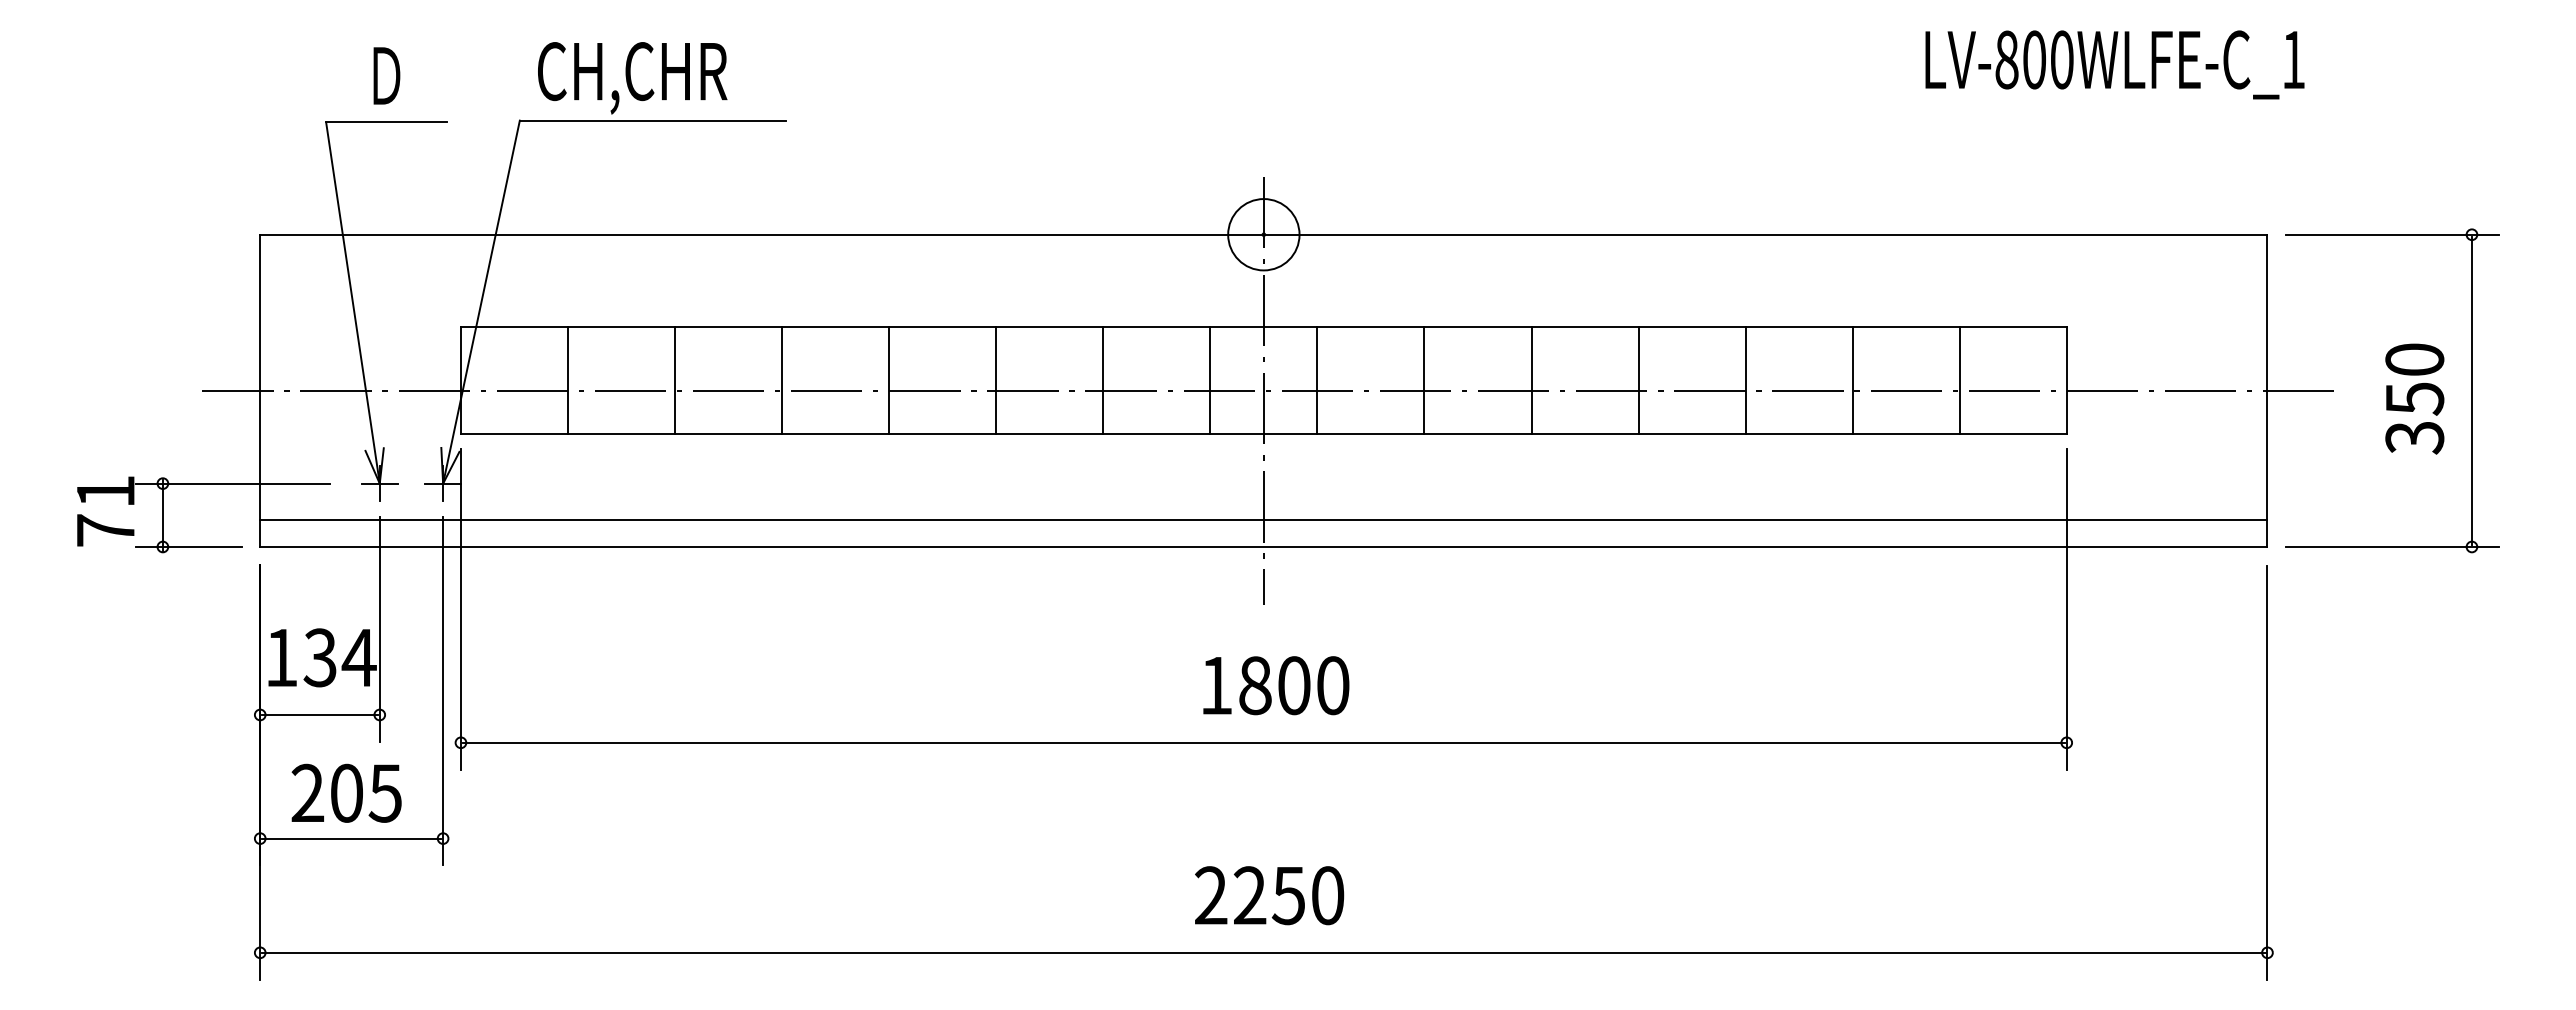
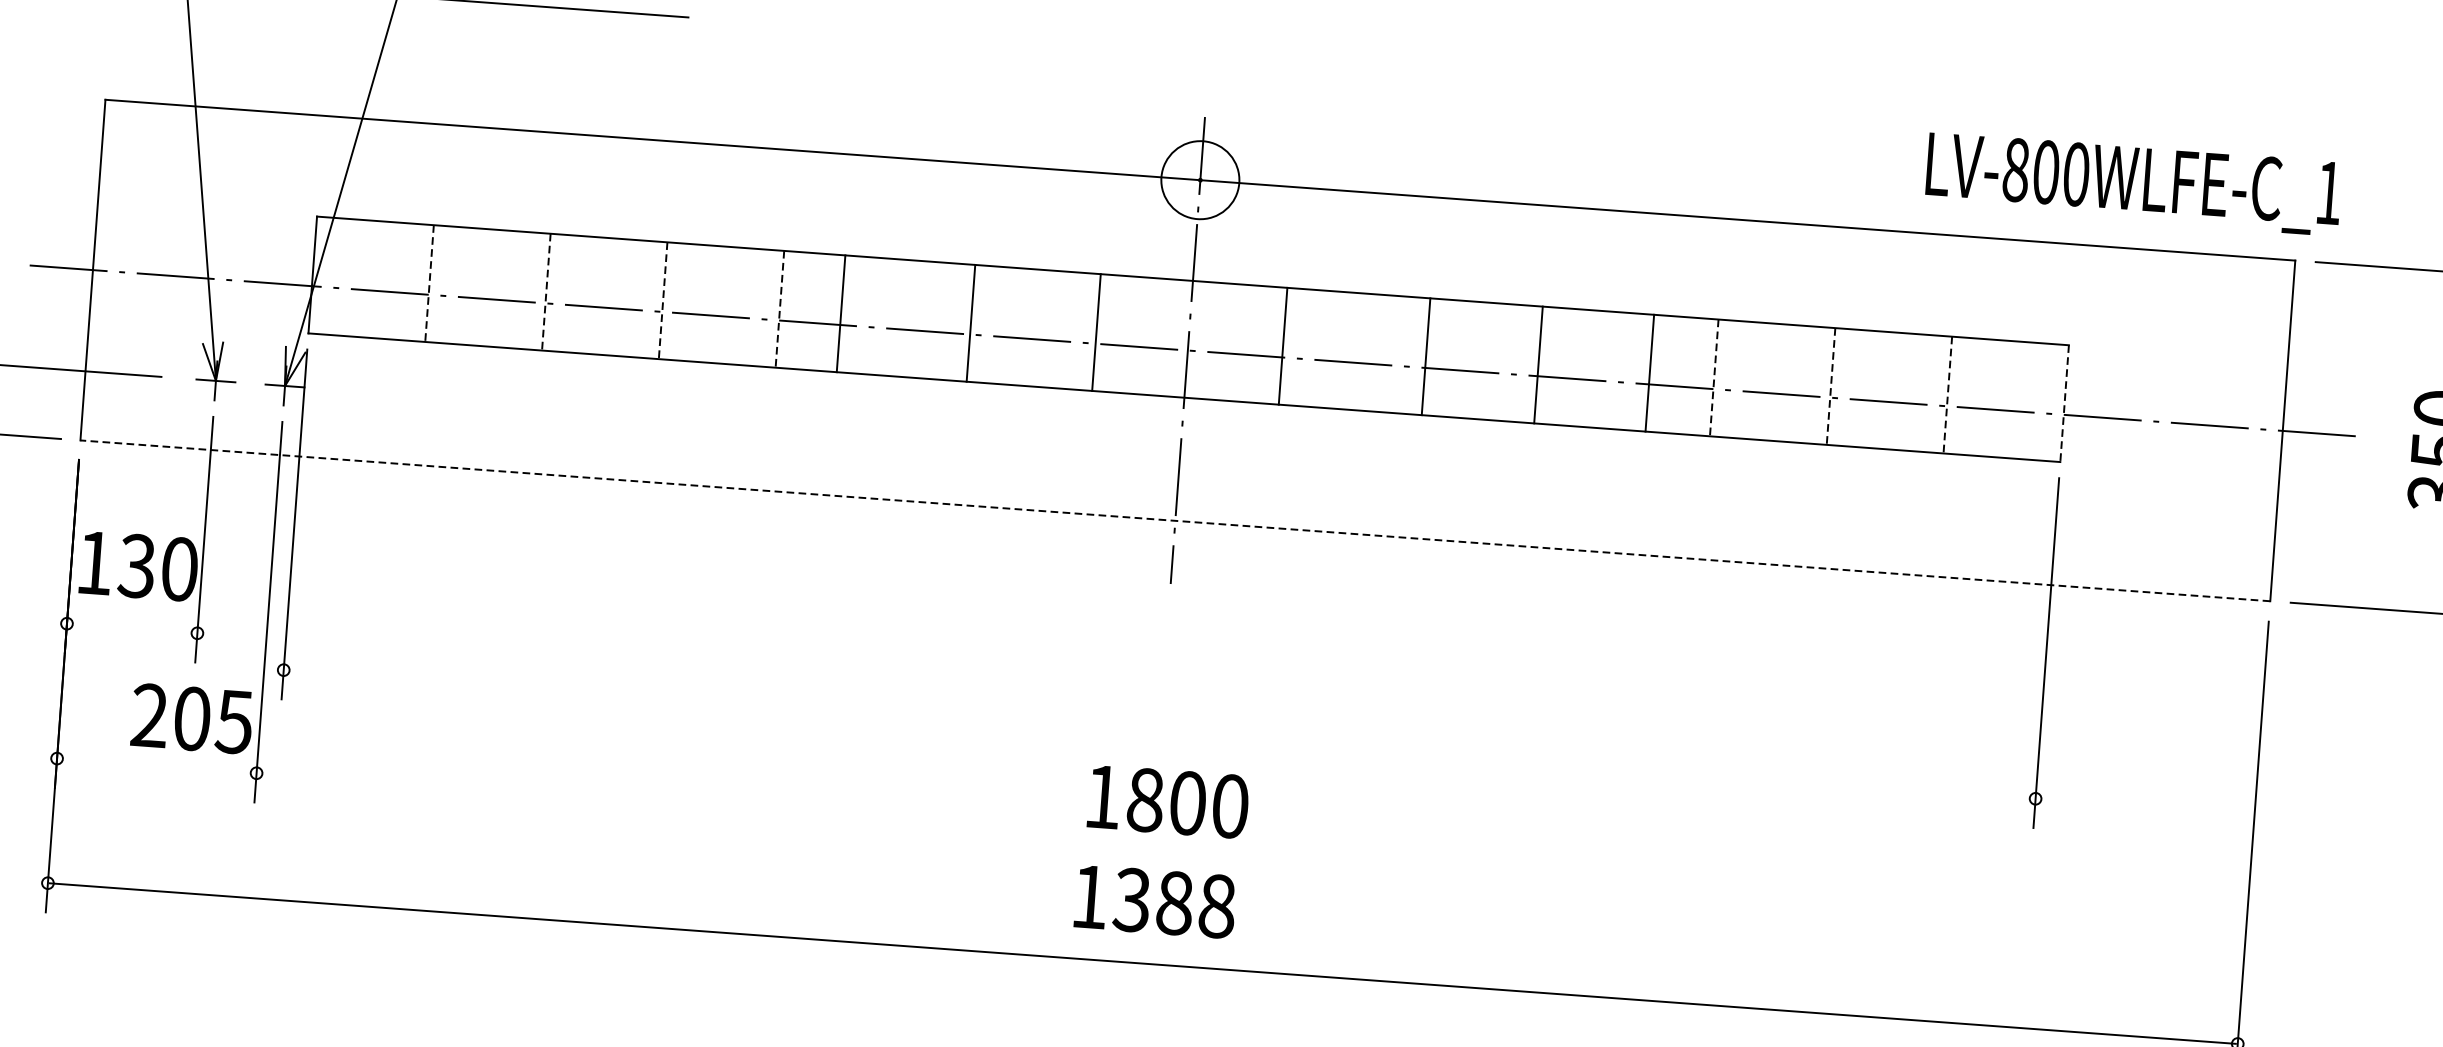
text: (2114, 64) -> (2133, 183), moved
line: (568, 380) -> (430, 283), solid -> dashed
line: (675, 380) -> (546, 292), solid -> dashed
line: (782, 380) -> (663, 300), solid -> dashed
line: (889, 380) -> (780, 309), solid -> dashed
line: (996, 380) -> (841, 313), moved
line: (1103, 380) -> (971, 323), moved
line: (1210, 380) -> (1096, 332), moved
line: (1317, 380) -> (1283, 346), moved
line: (1424, 380) -> (1426, 356), moved
line: (1531, 380) -> (1538, 364), moved
line: (1638, 380) -> (1649, 373), moved
line: (1745, 380) -> (1714, 377), solid -> dashed
line: (1852, 380) -> (1830, 386), solid -> dashed
line: (1959, 380) -> (1947, 394), solid -> dashed
line: (2066, 380) -> (2064, 403), solid -> dashed
line: (1263, 520) -> (1177, 491), removed
line: (1263, 546) -> (1175, 520), solid -> dashed
text: (358, 657) -> (178, 568), 134 -> 130
text: (1276, 685) -> (1168, 801), moved
line: (320, 714) -> (132, 628), removed
line: (1263, 742) -> (1159, 734), removed
text: (346, 792) -> (191, 717), moved
line: (351, 838) -> (156, 765), removed
text: (1269, 895) -> (1153, 901), 2250 -> 1388

